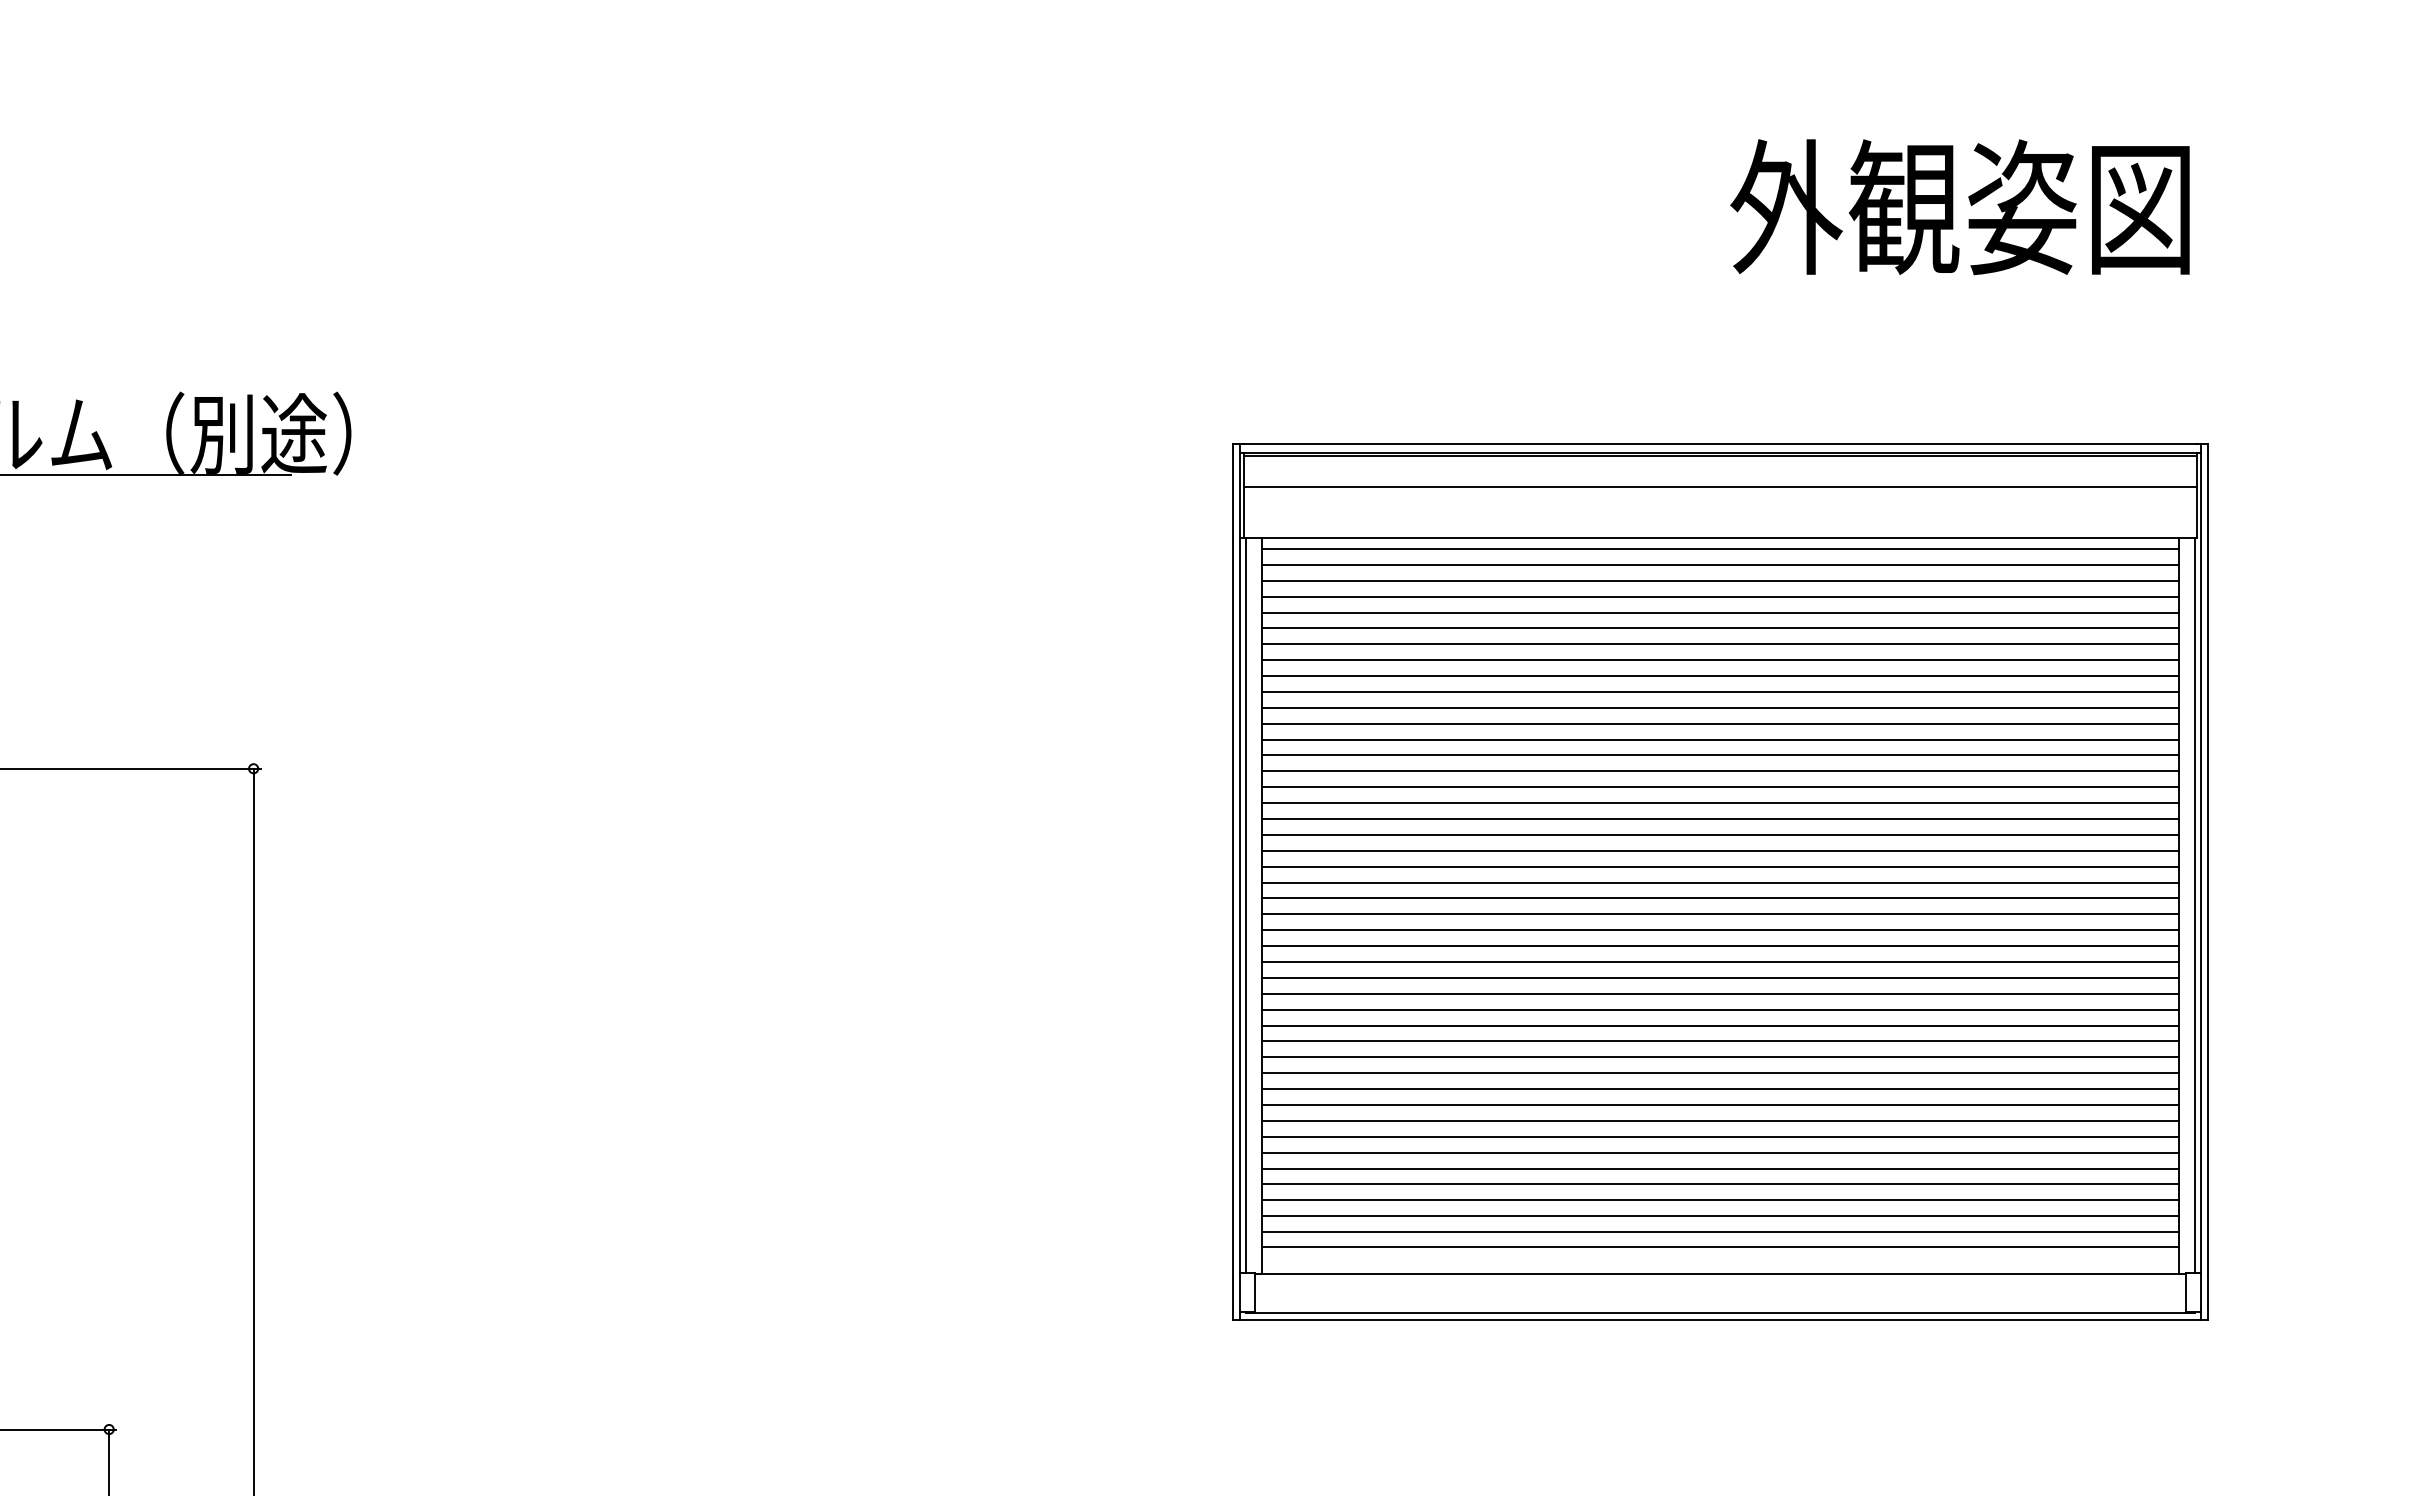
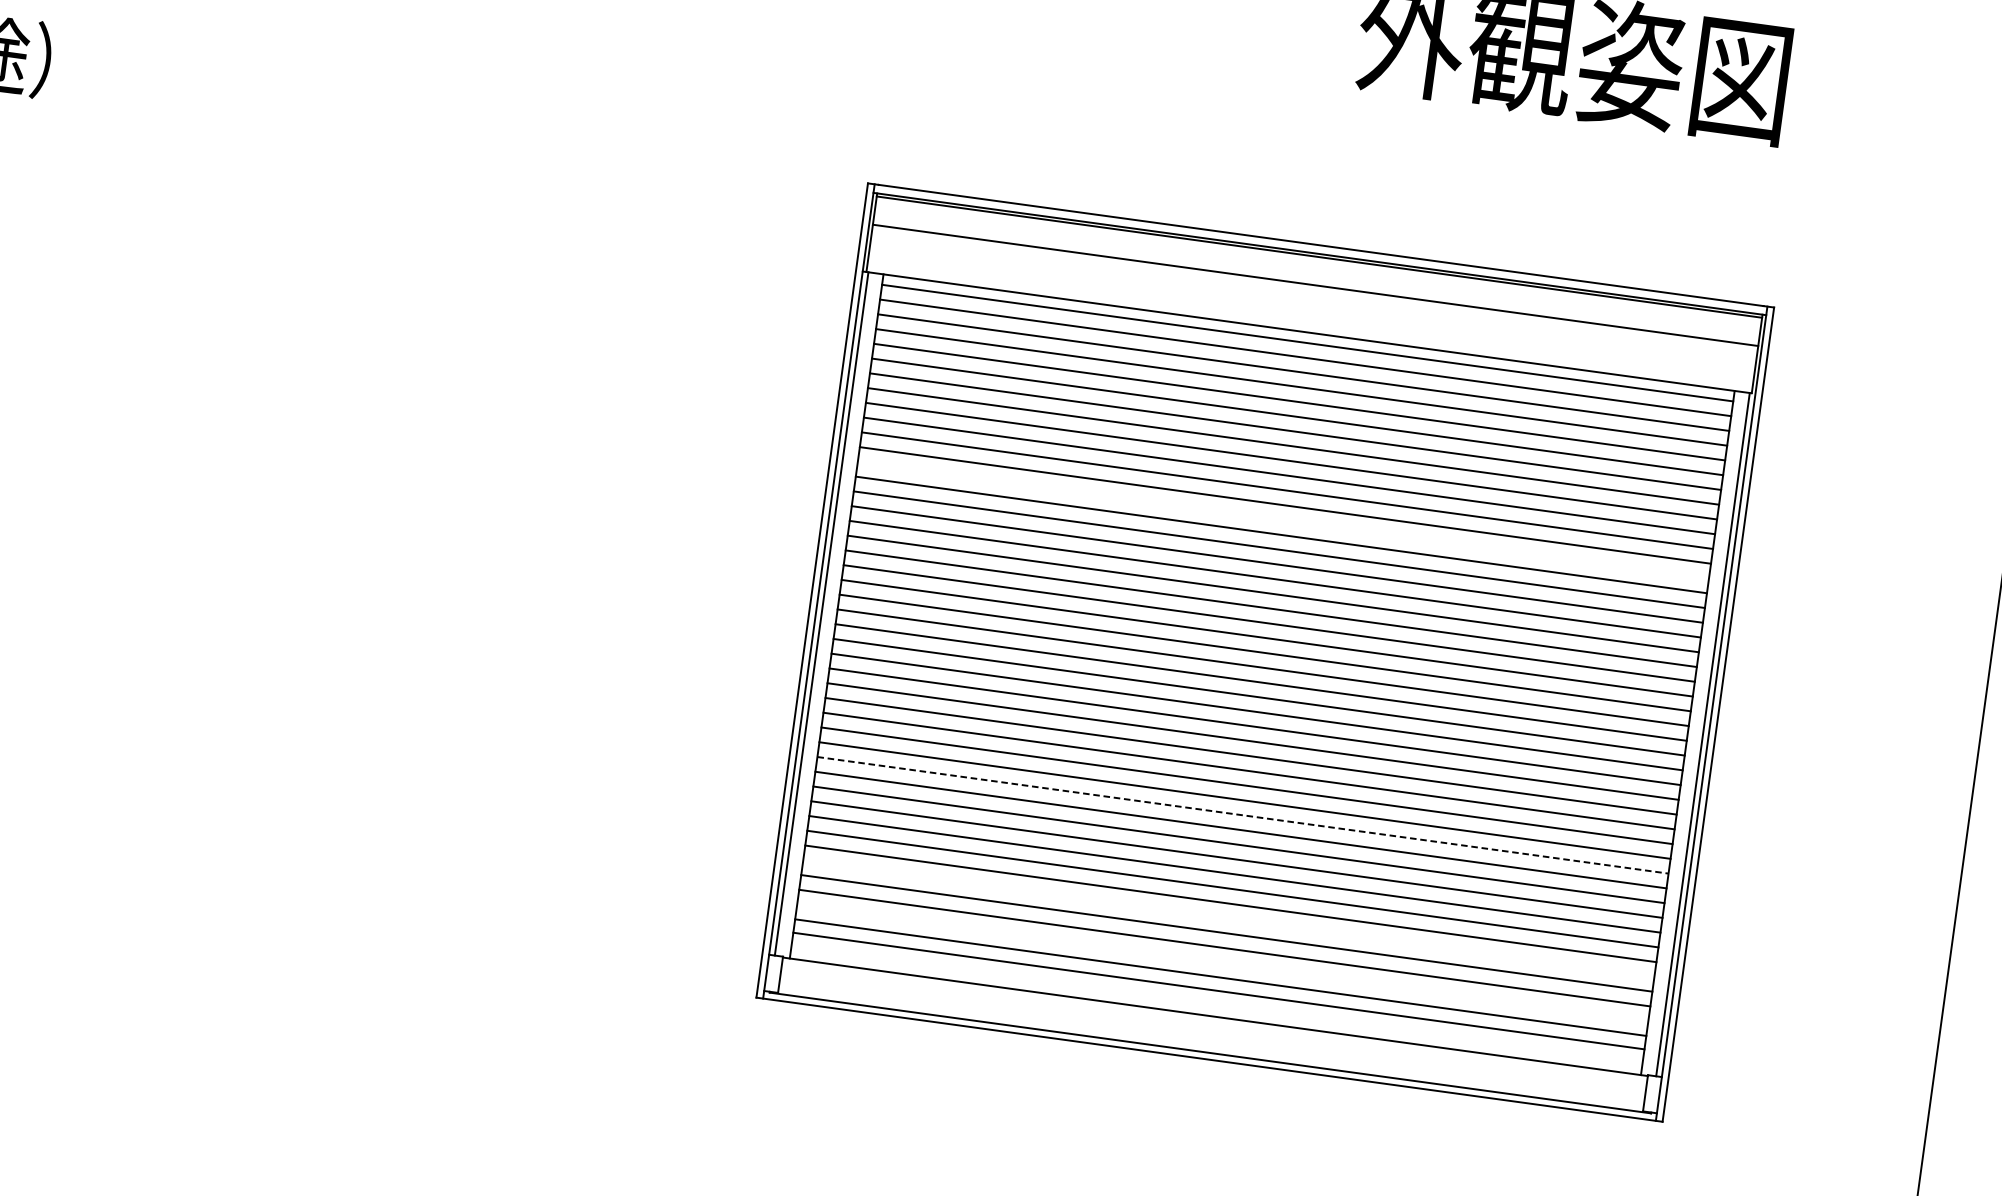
line: (1720, 739) -> (1283, 520), removed
line: (1721, 1057) -> (1243, 815), solid -> dashed
line: (1720, 1168) -> (1228, 918), removed
line: (1720, 1216) -> (1222, 963), removed

